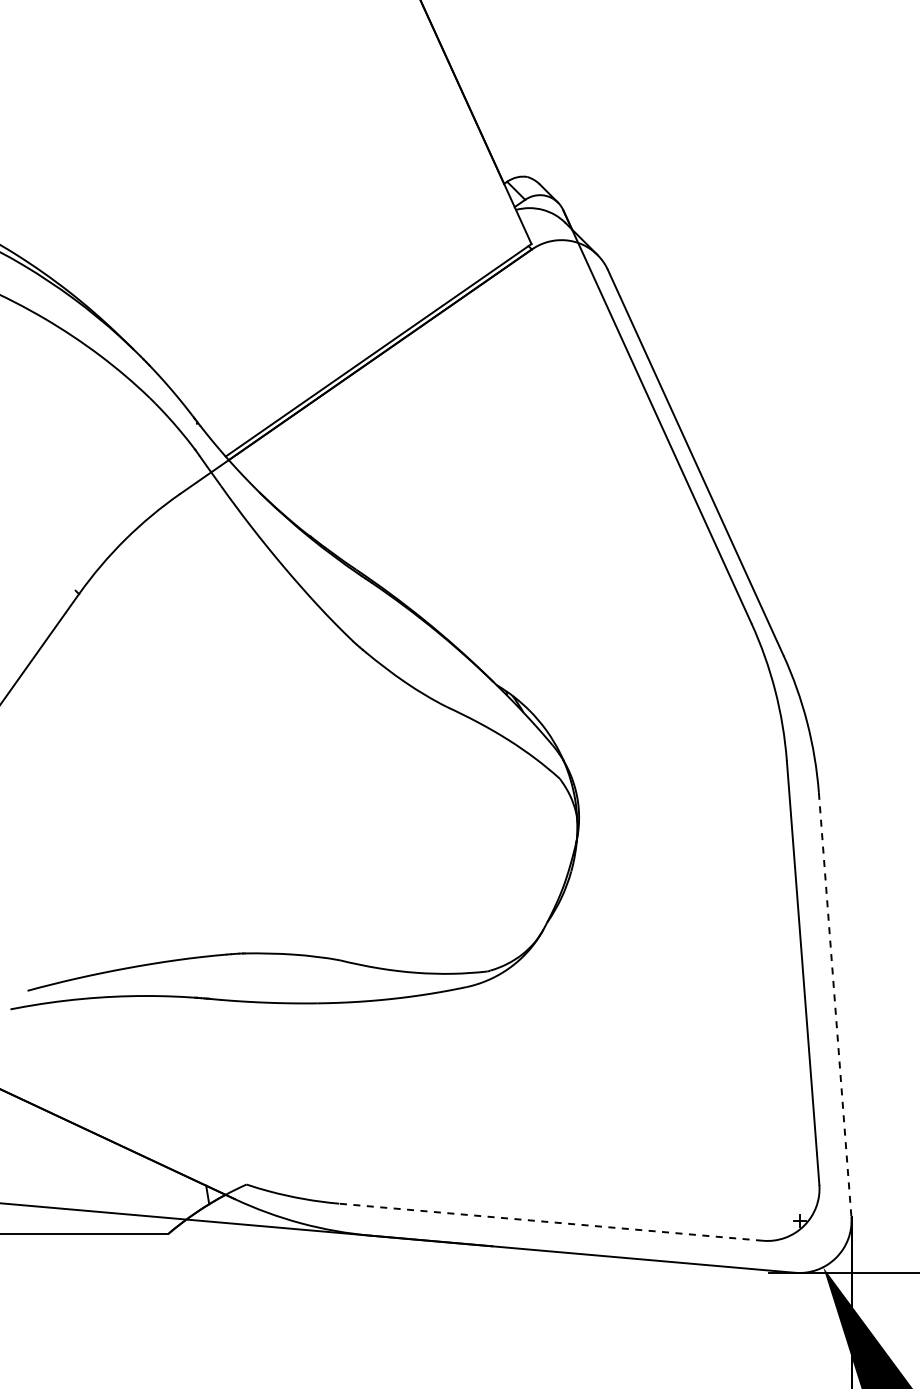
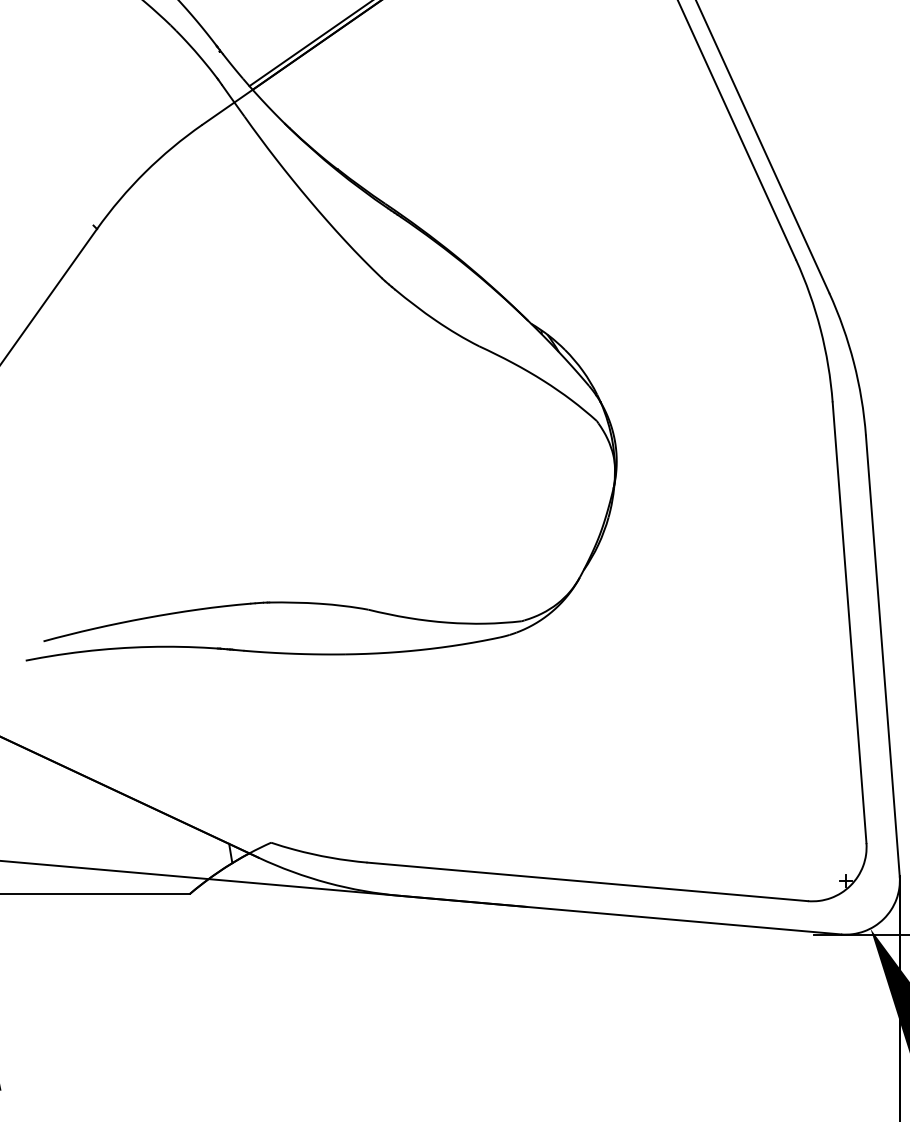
line: (835, 1004) -> (883, 655), dashed -> solid
line: (551, 1222) -> (588, 882), dashed -> solid

